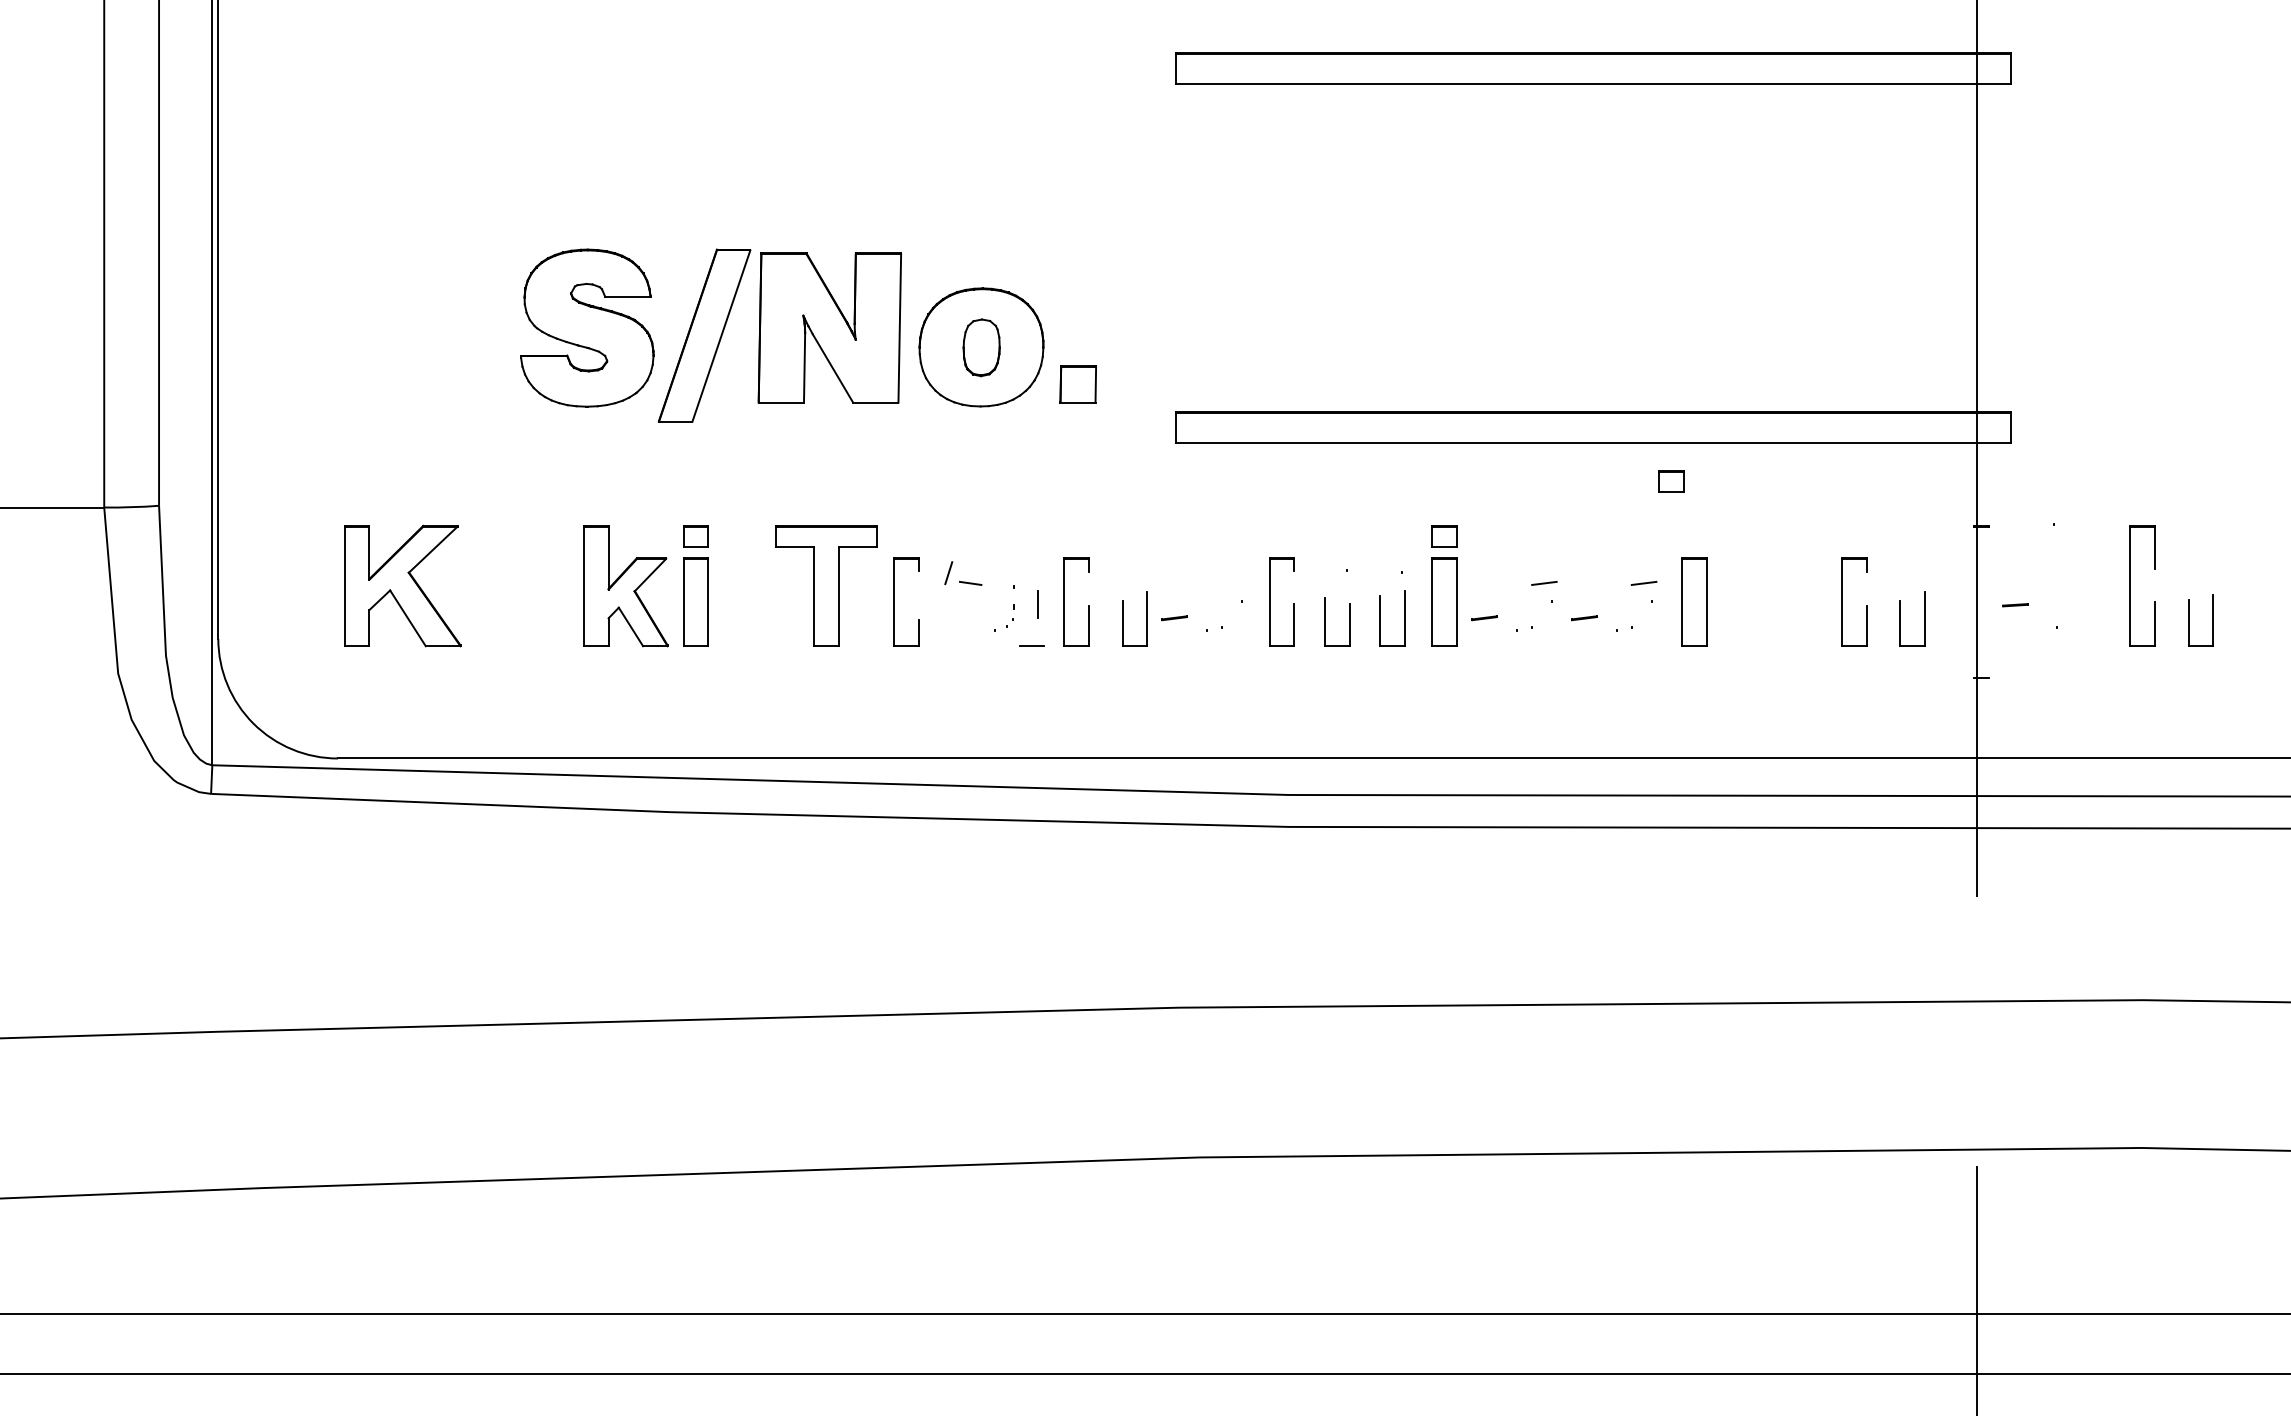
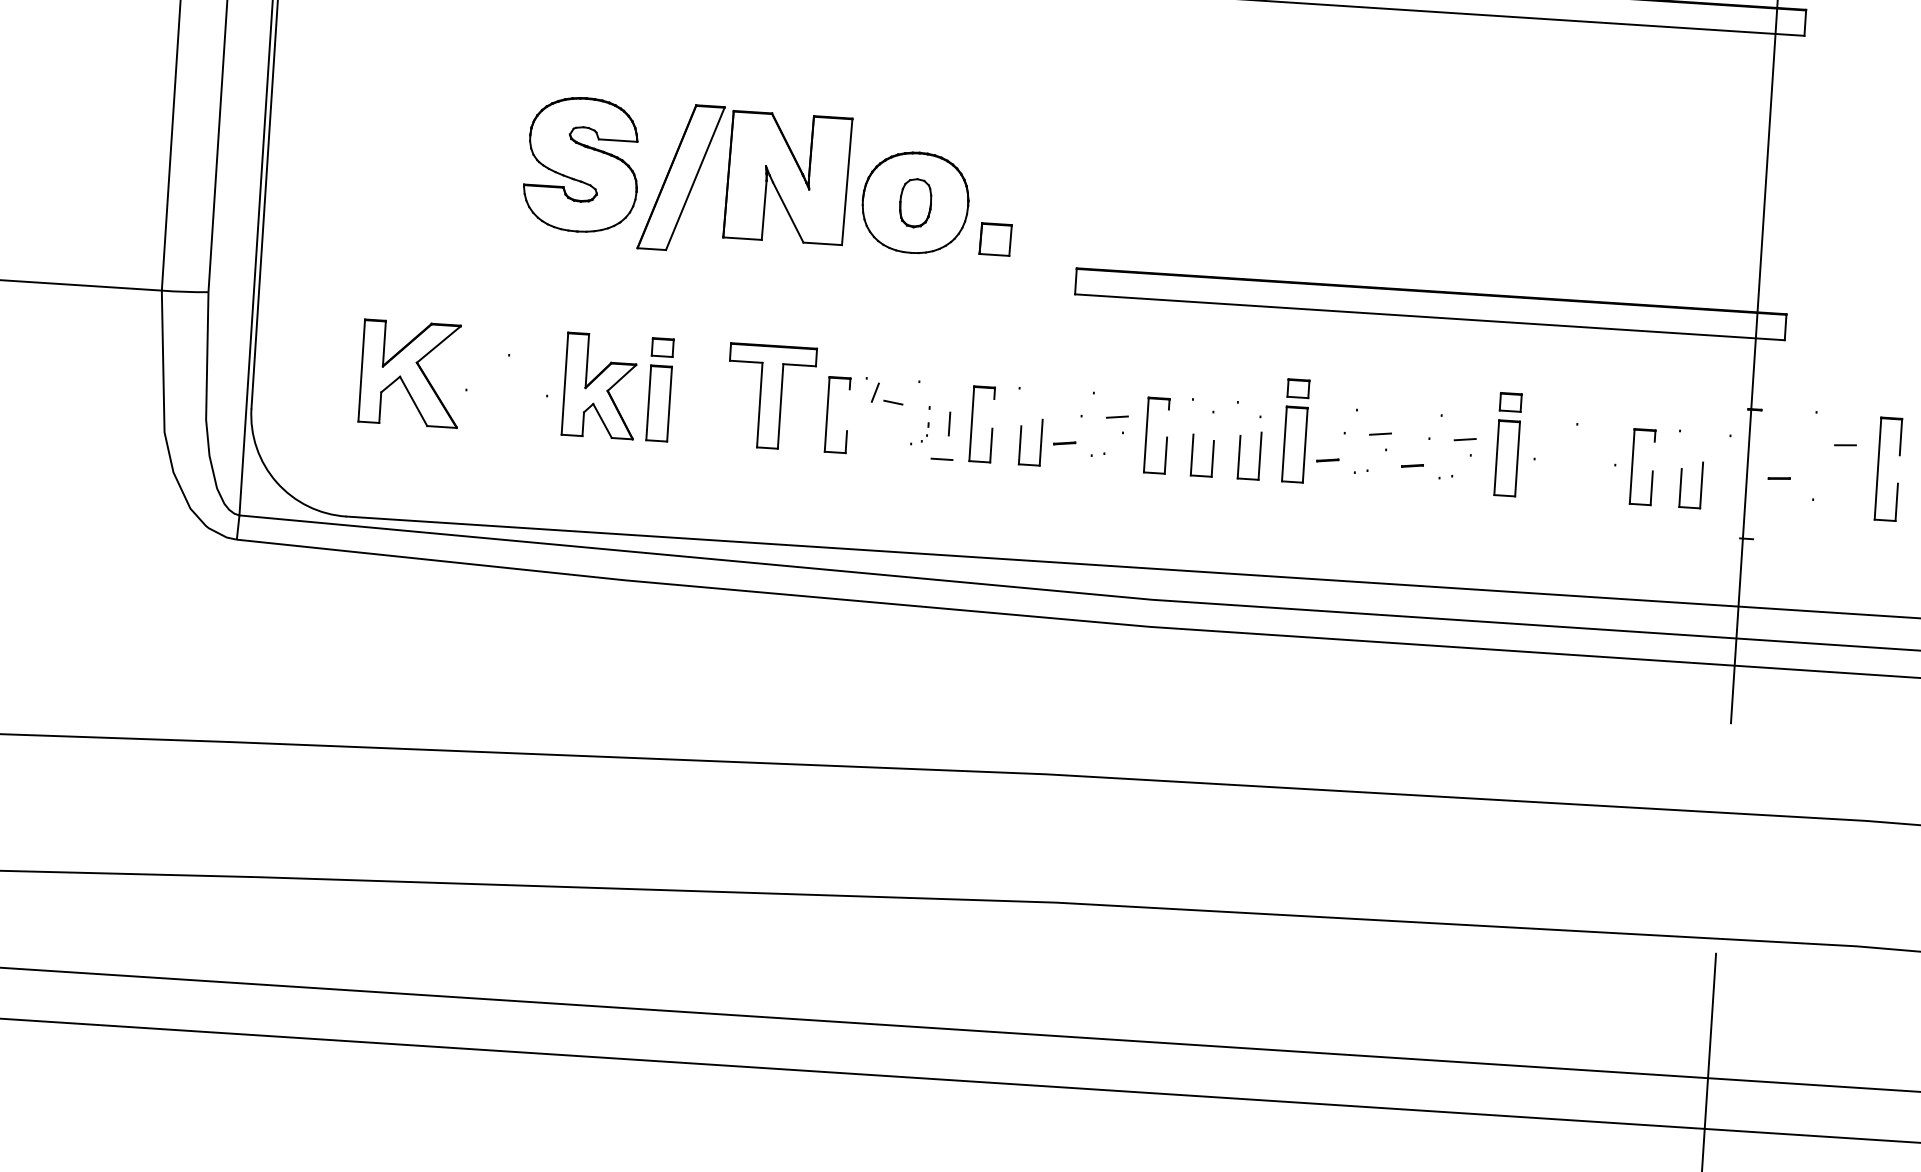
part: (1671, 481) -> (1510, 402), moved
line: (2090, 560) -> (1845, 444), added
line: (1234, 582) -> (1117, 416), added

